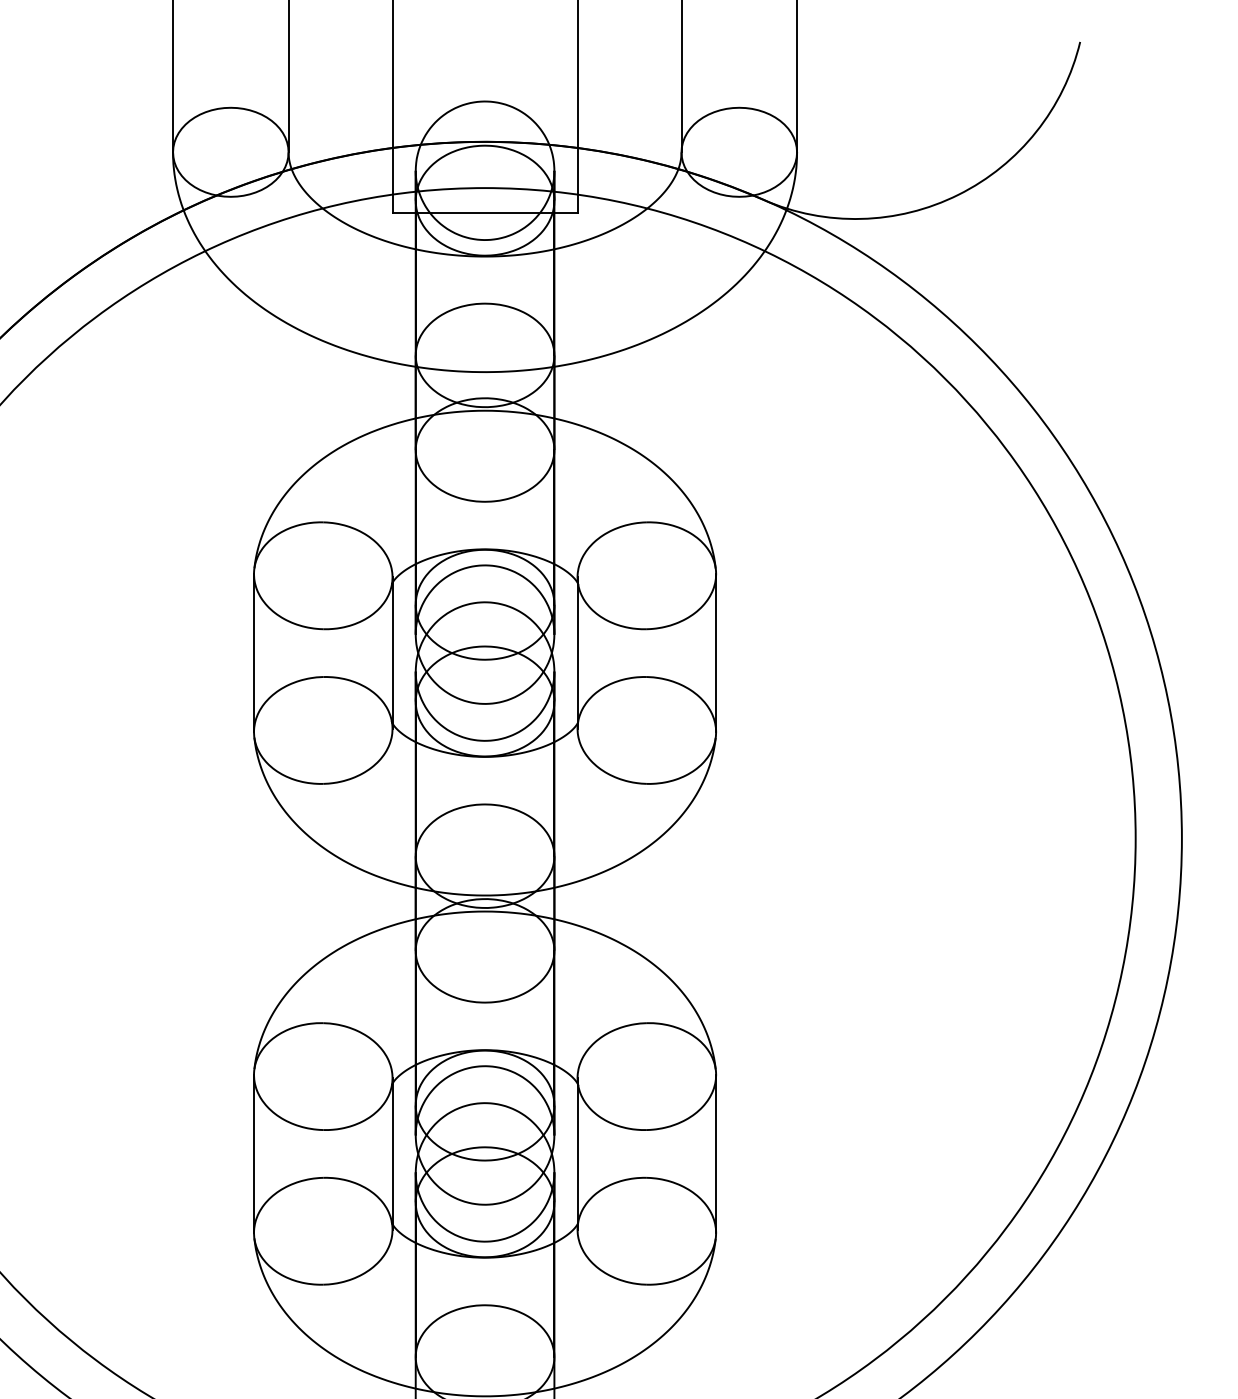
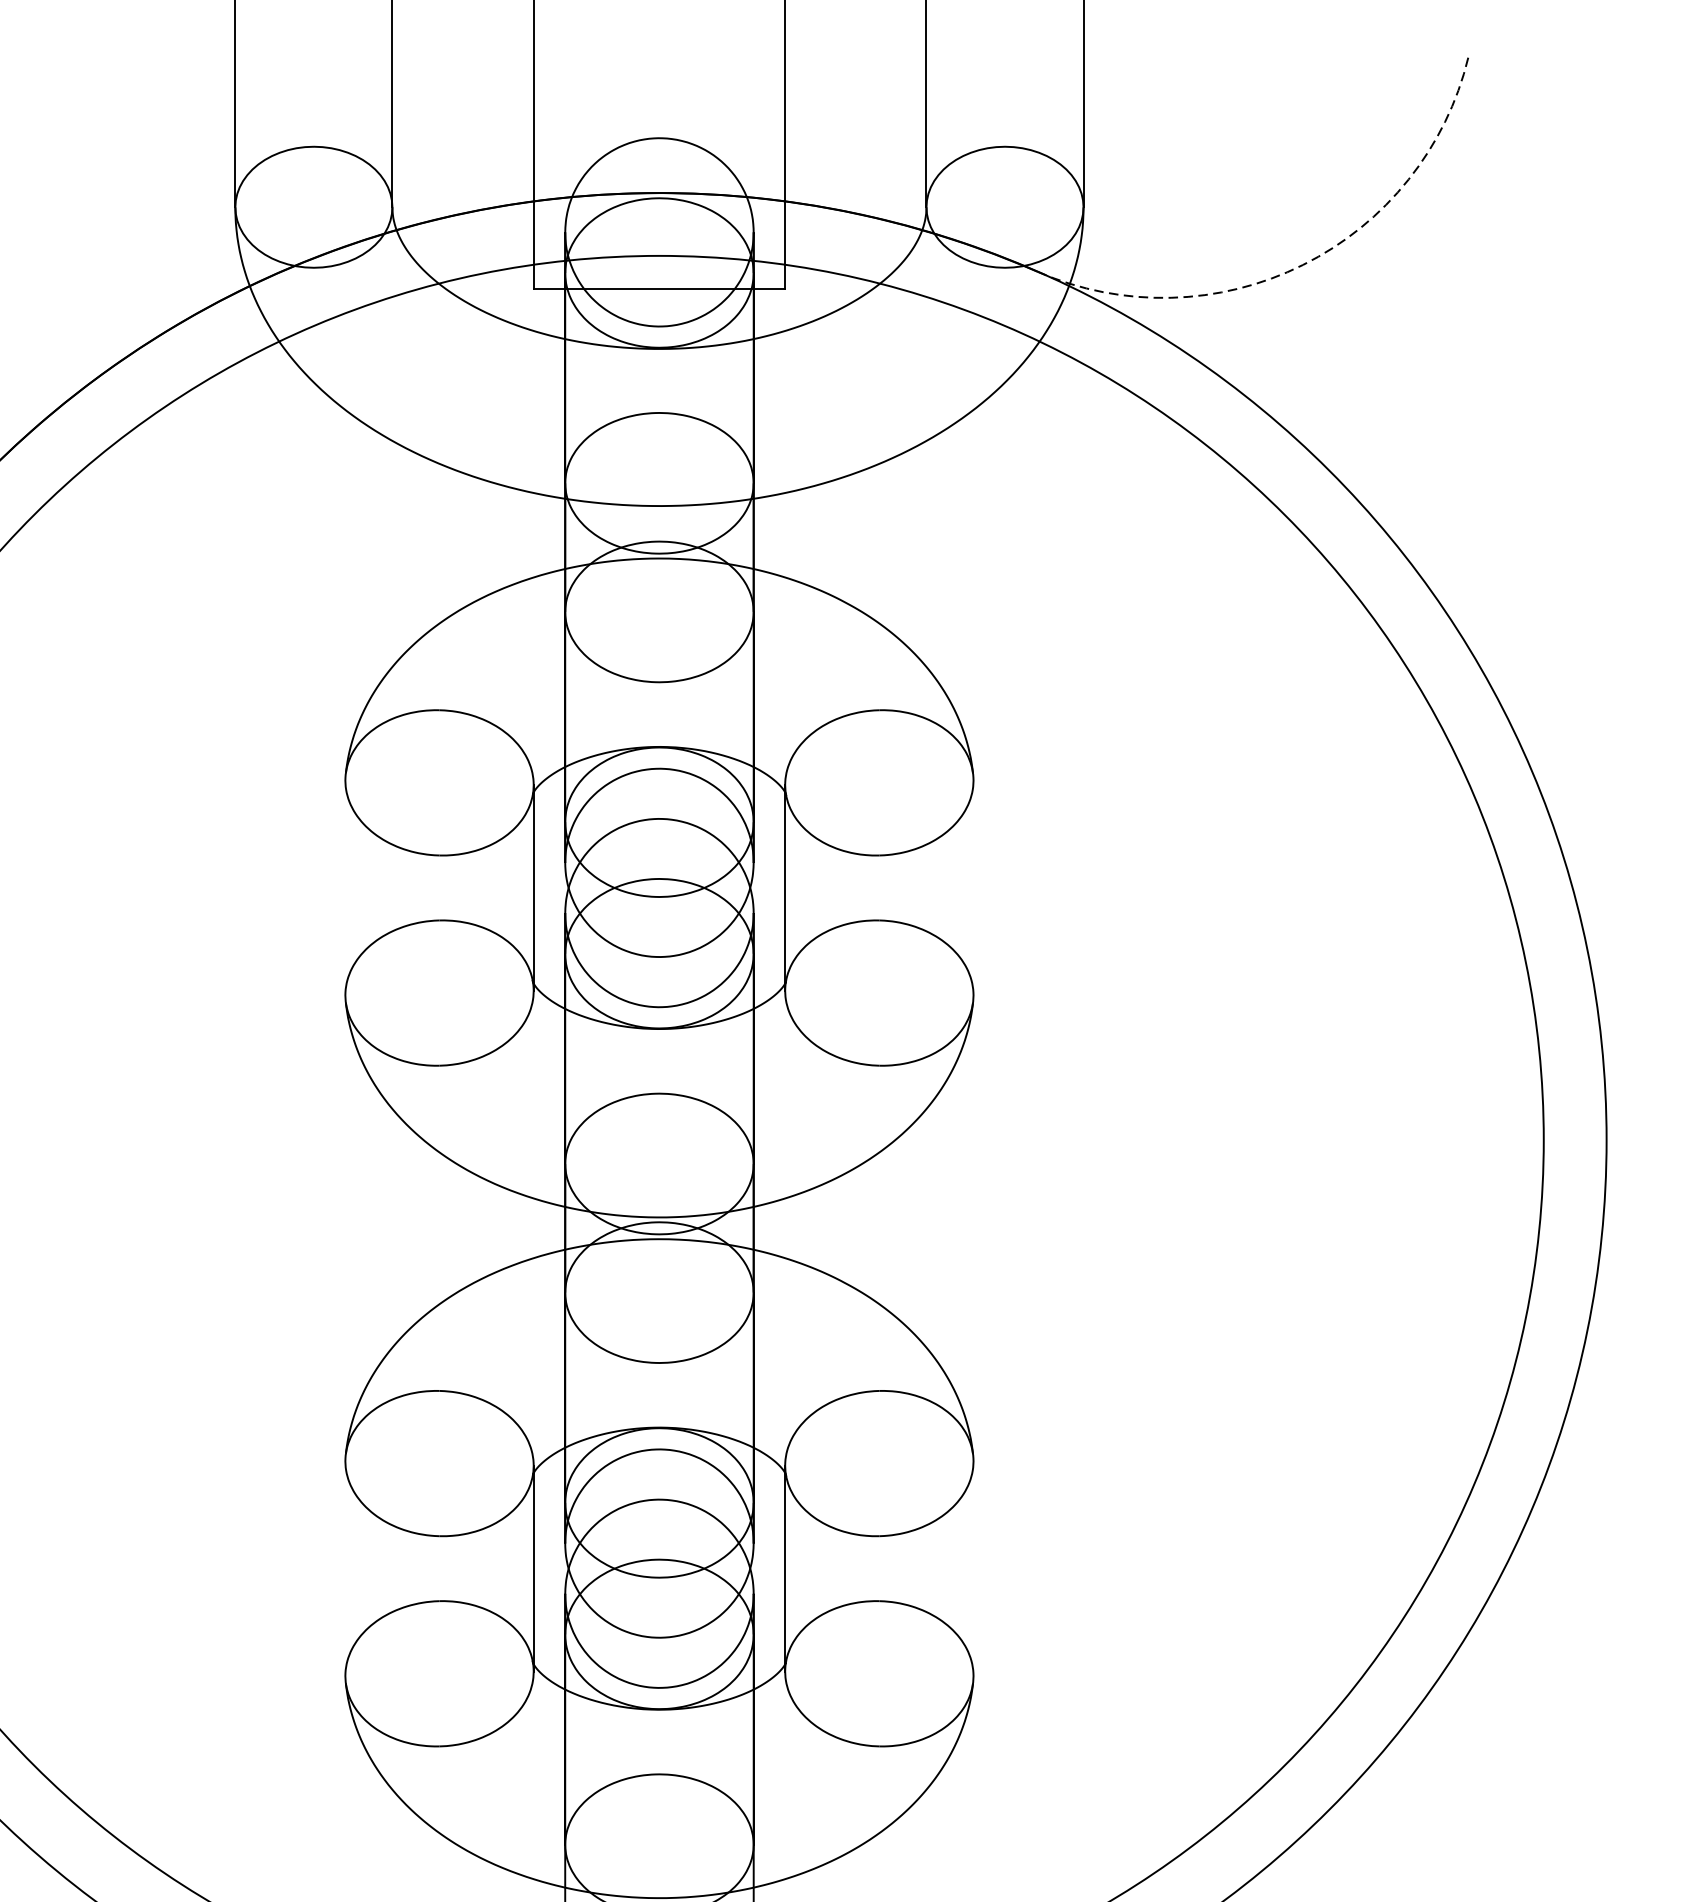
arc: (958, 194) -> (1302, 264), solid -> dashed
line: (253, 653) -> (344, 888), removed
line: (716, 653) -> (974, 888), removed
line: (253, 1153) -> (344, 1568), removed
line: (716, 1153) -> (974, 1568), removed

